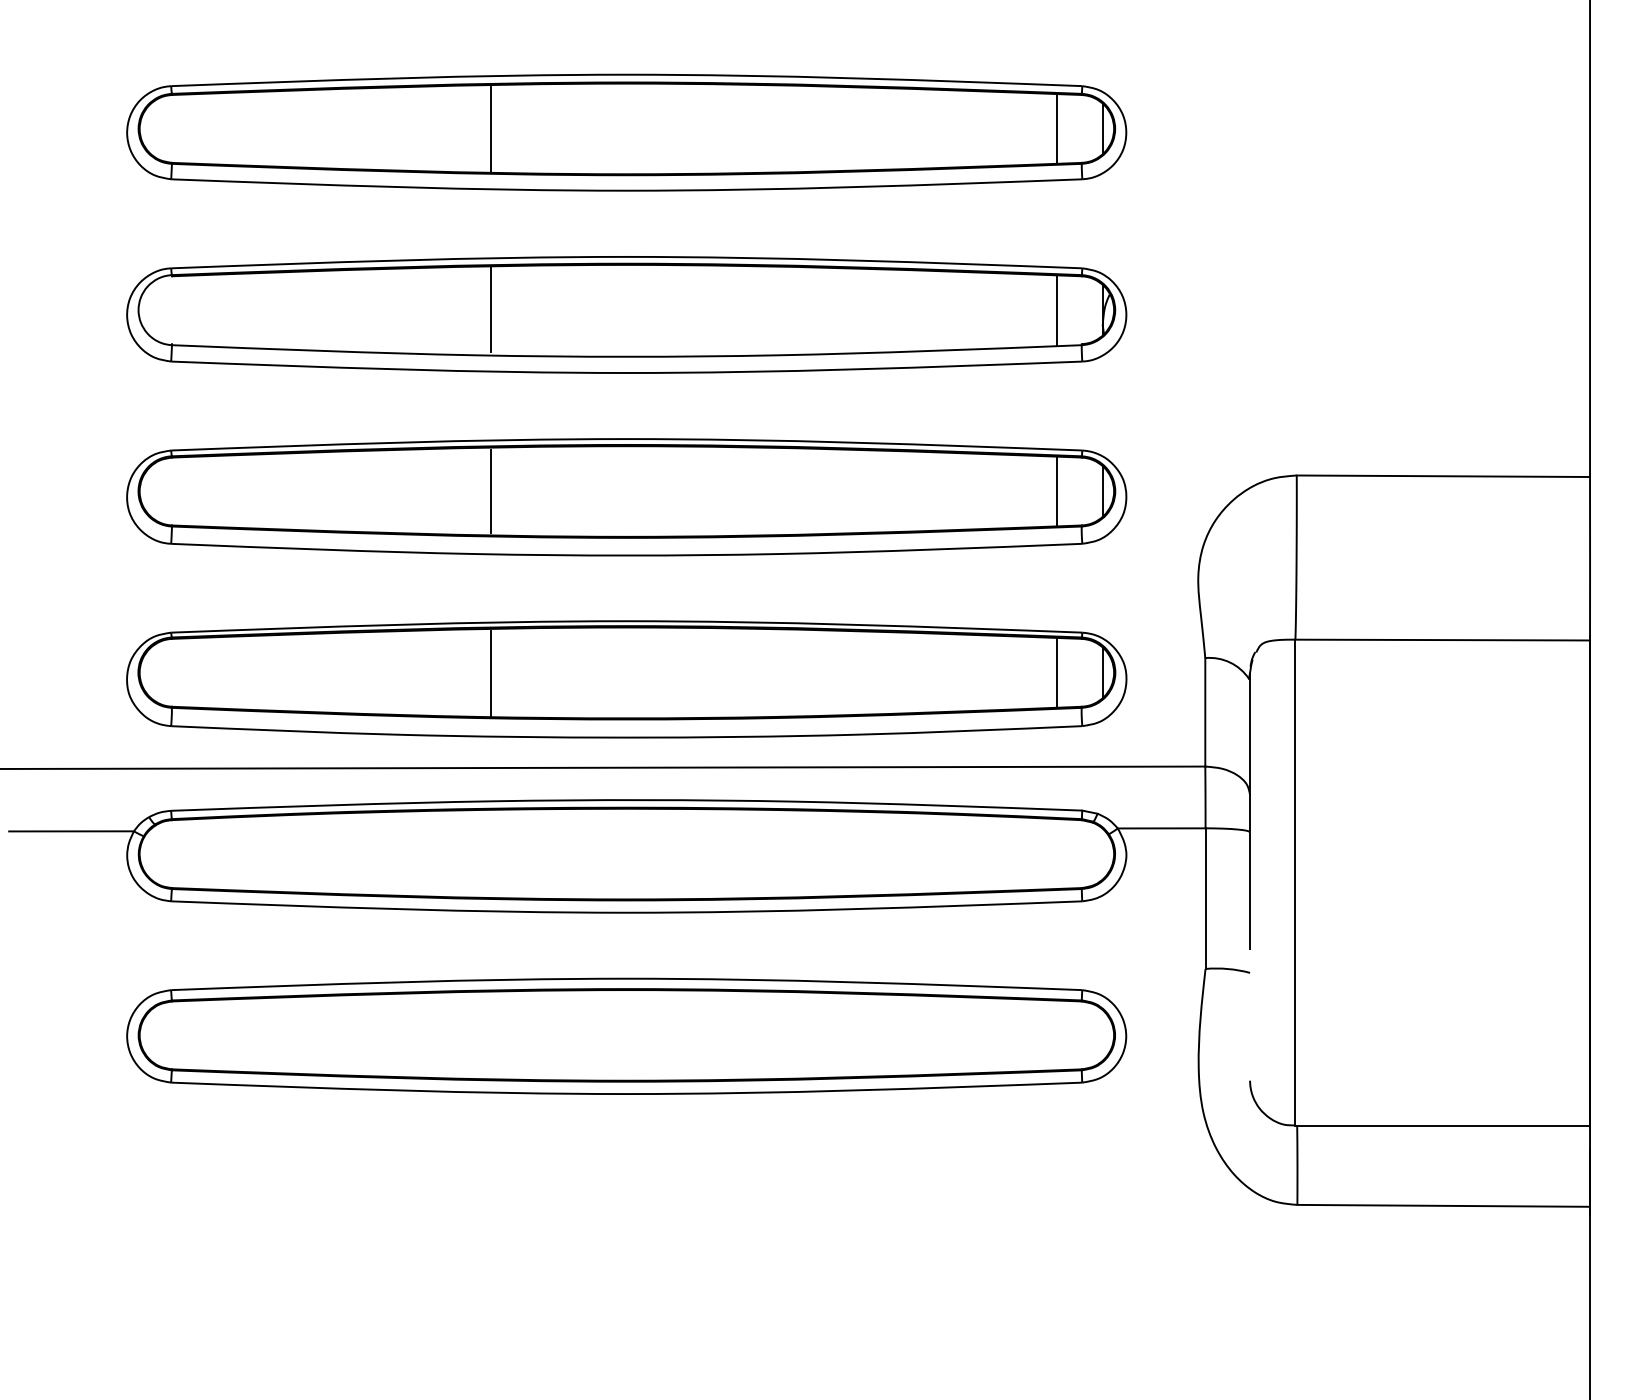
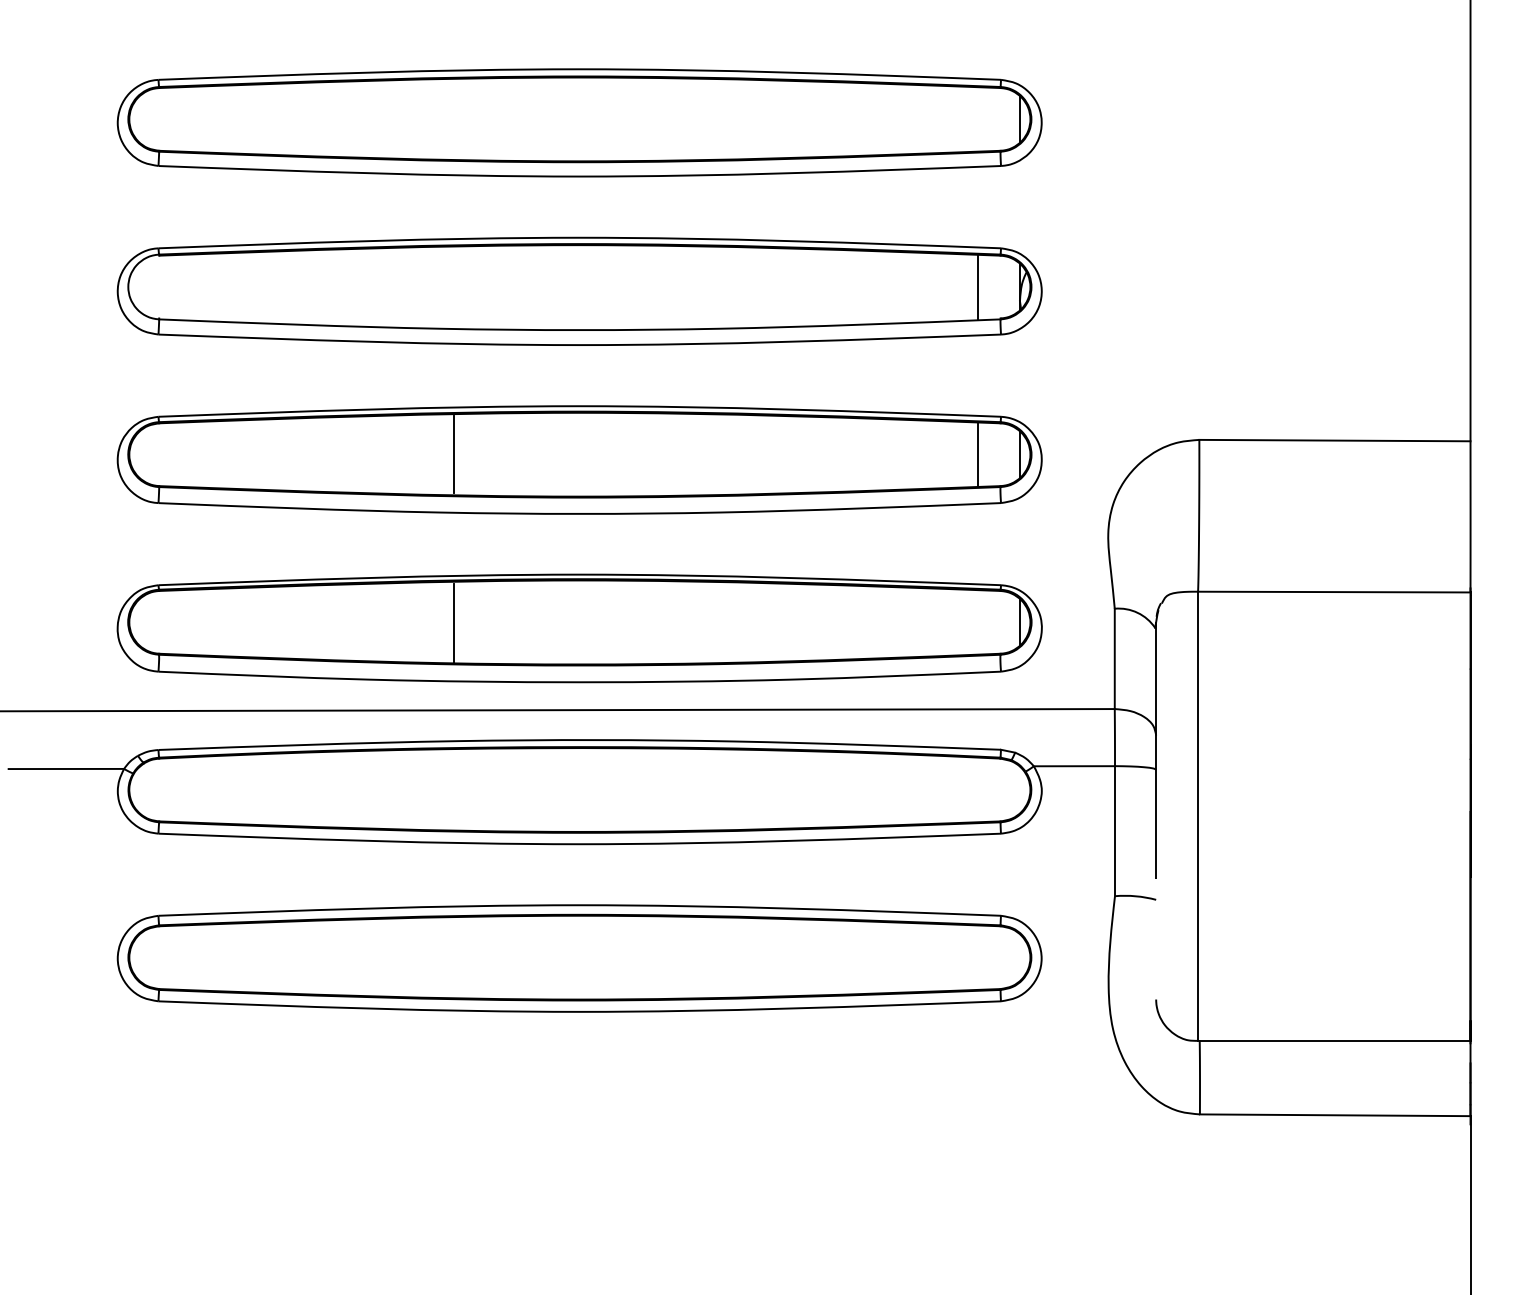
line: (491, 129) -> (454, 119), removed
line: (1057, 129) -> (978, 119), removed
line: (491, 309) -> (454, 286), removed
line: (1057, 672) -> (978, 622), removed

